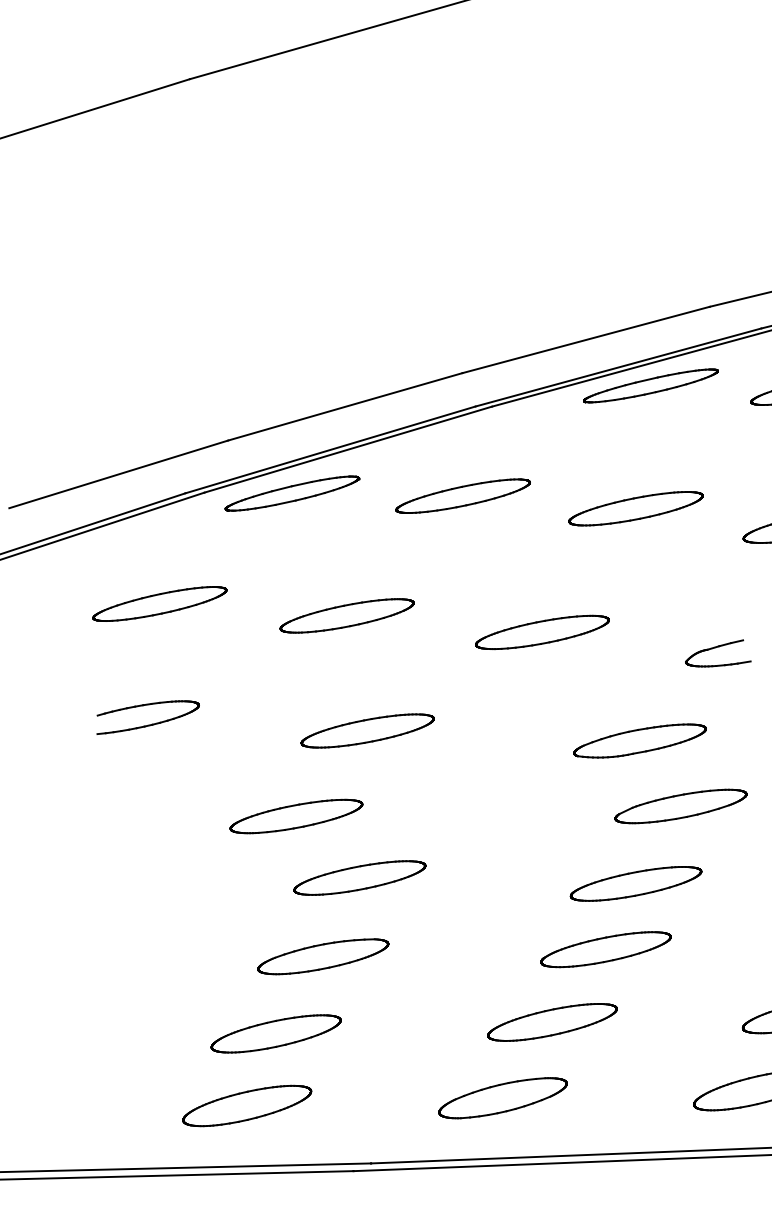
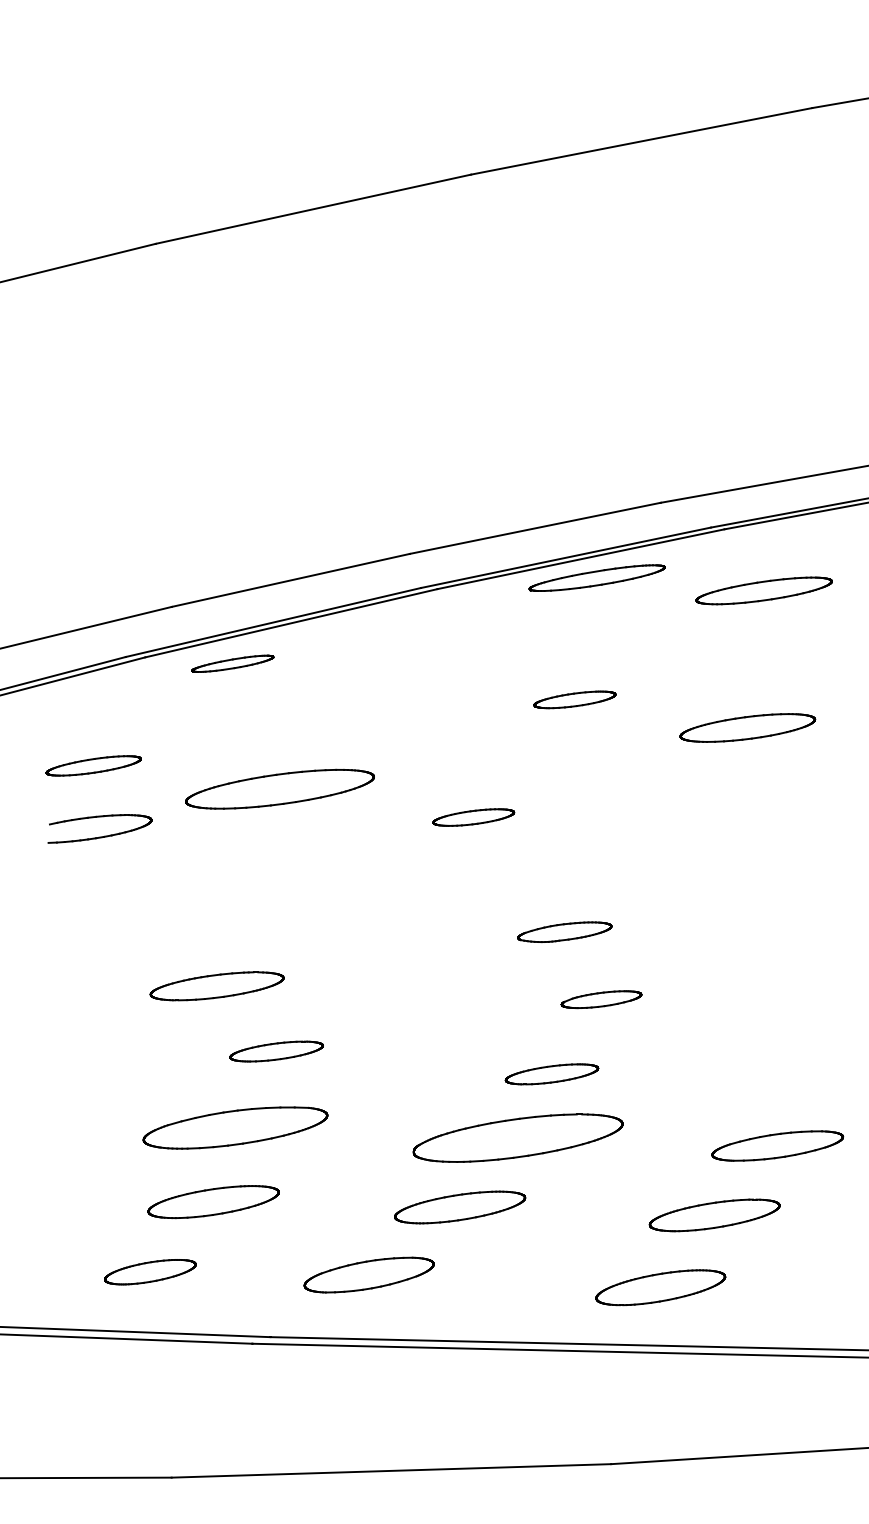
part: (292, 493) -> (232, 663), size x0.6
part: (462, 495) -> (402, 676), removed
part: (635, 508) -> (574, 699), size x0.6
part: (159, 603) -> (93, 765), size x0.7
part: (346, 615) -> (279, 788), size x1.4
part: (542, 632) -> (473, 817), size x0.6
part: (717, 653) -> (647, 849), removed
part: (147, 724) -> (99, 836), moved
part: (367, 731) -> (293, 905), removed
part: (639, 741) -> (564, 932), size x0.7
part: (680, 806) -> (601, 999), size x0.6
part: (359, 877) -> (276, 1051), size x0.7
part: (635, 884) -> (551, 1074), size x0.7
part: (605, 949) -> (517, 1137), size x1.6
part: (322, 956) -> (234, 1127), size x1.4
part: (276, 1034) -> (213, 1202), moved
part: (502, 1097) -> (368, 1274), moved
part: (247, 1105) -> (150, 1271), size x0.7

